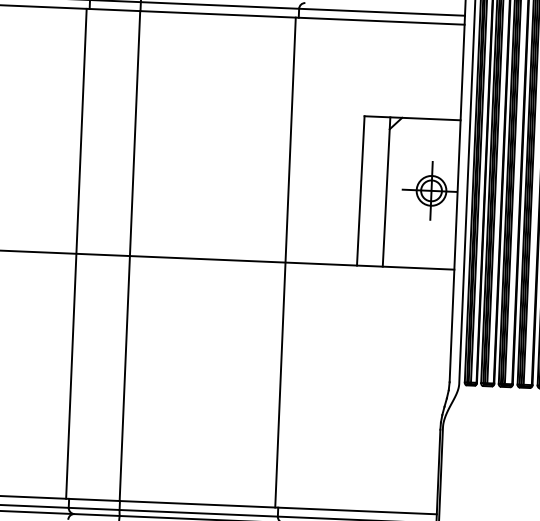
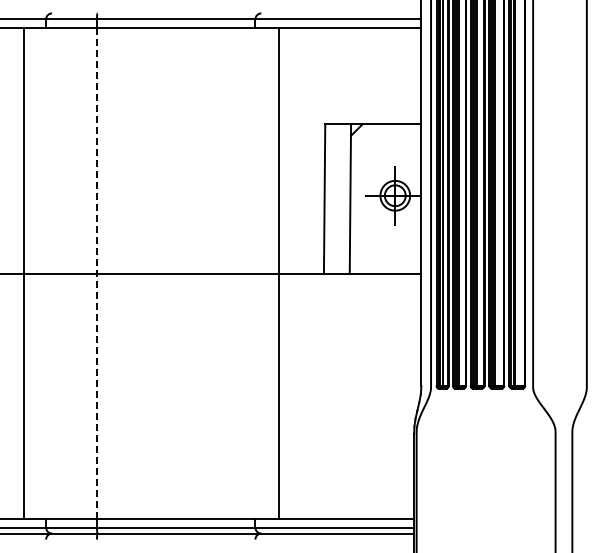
line: (76, 253) -> (24, 273), moved
line: (129, 256) -> (96, 273), solid -> dashed
line: (285, 262) -> (279, 273), moved

